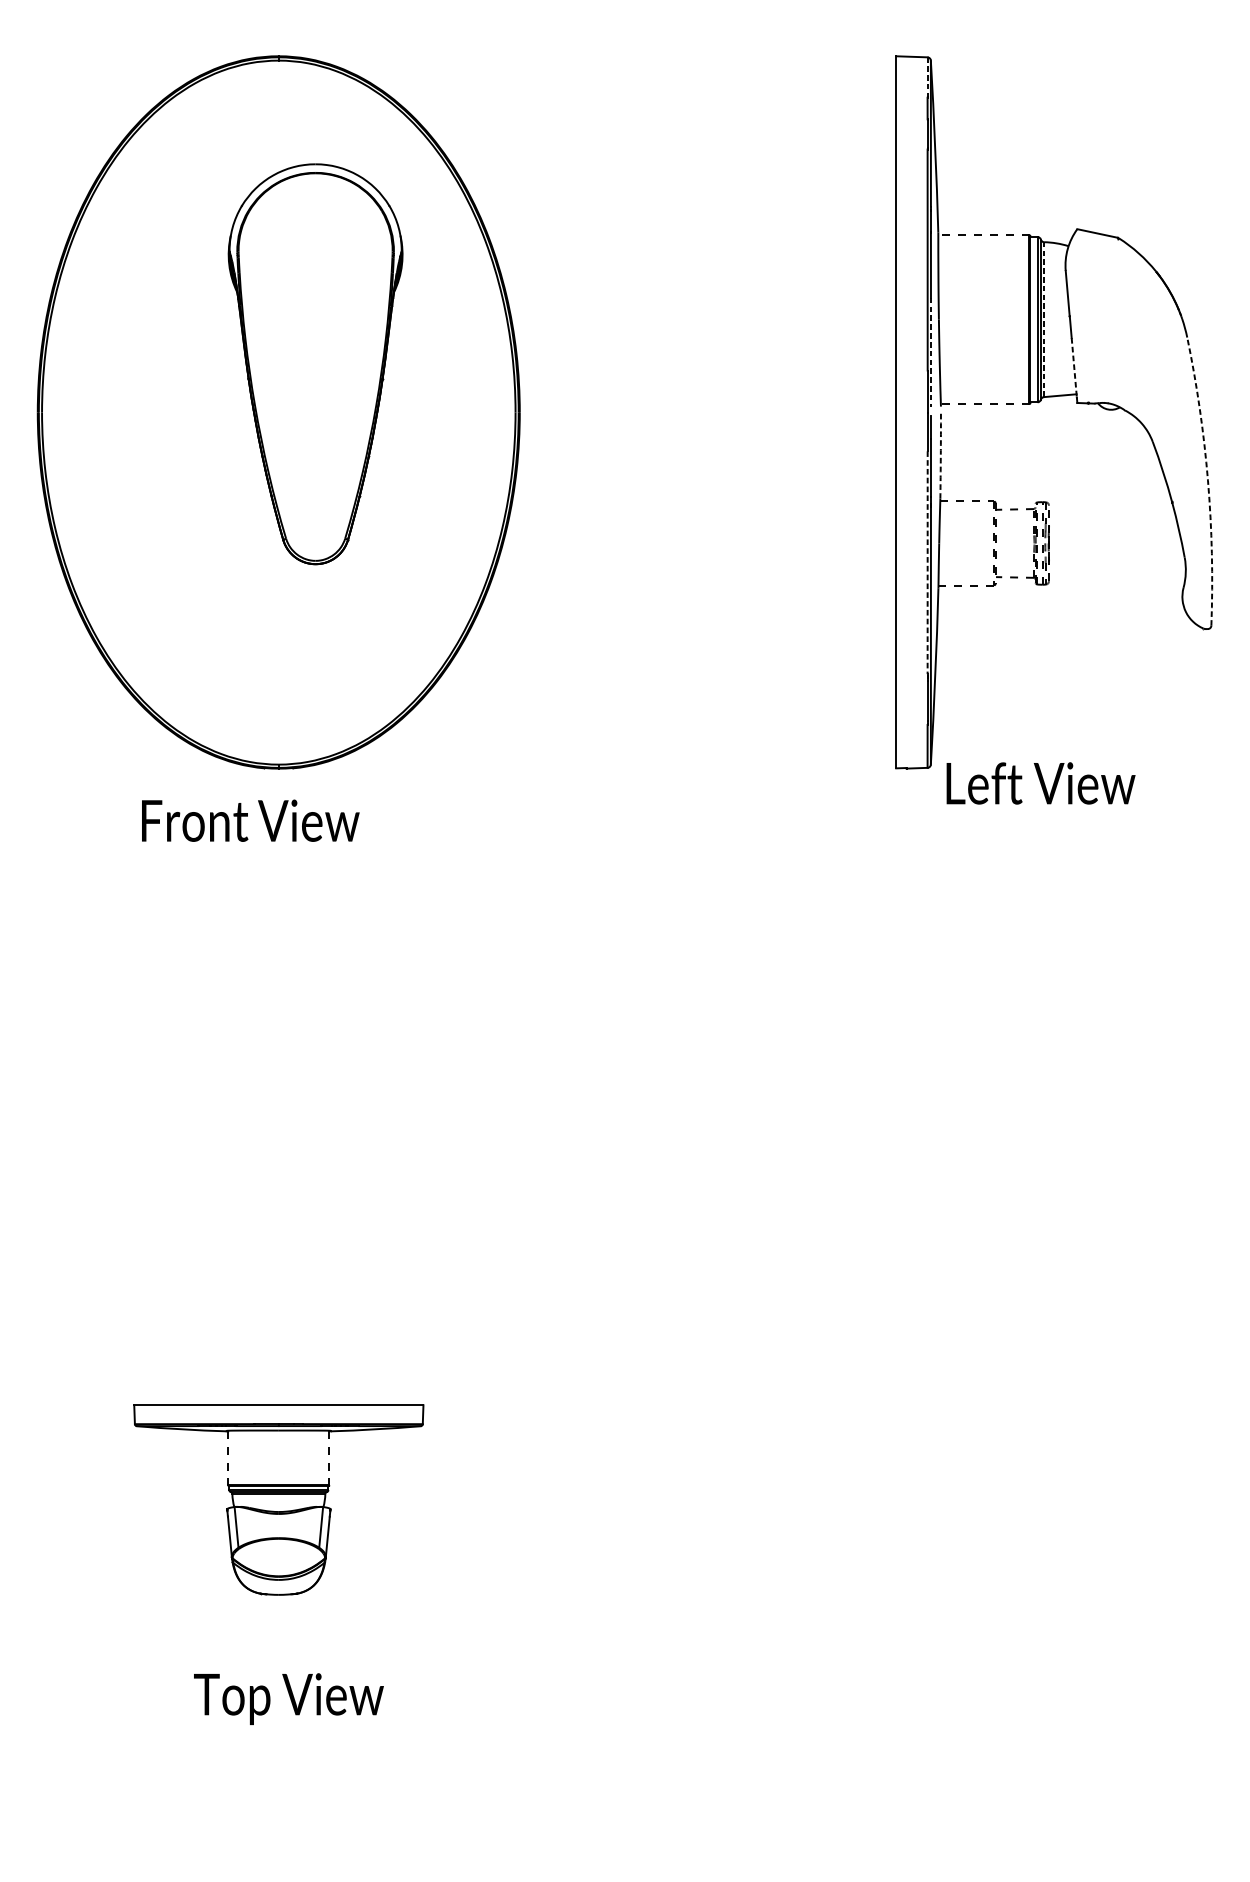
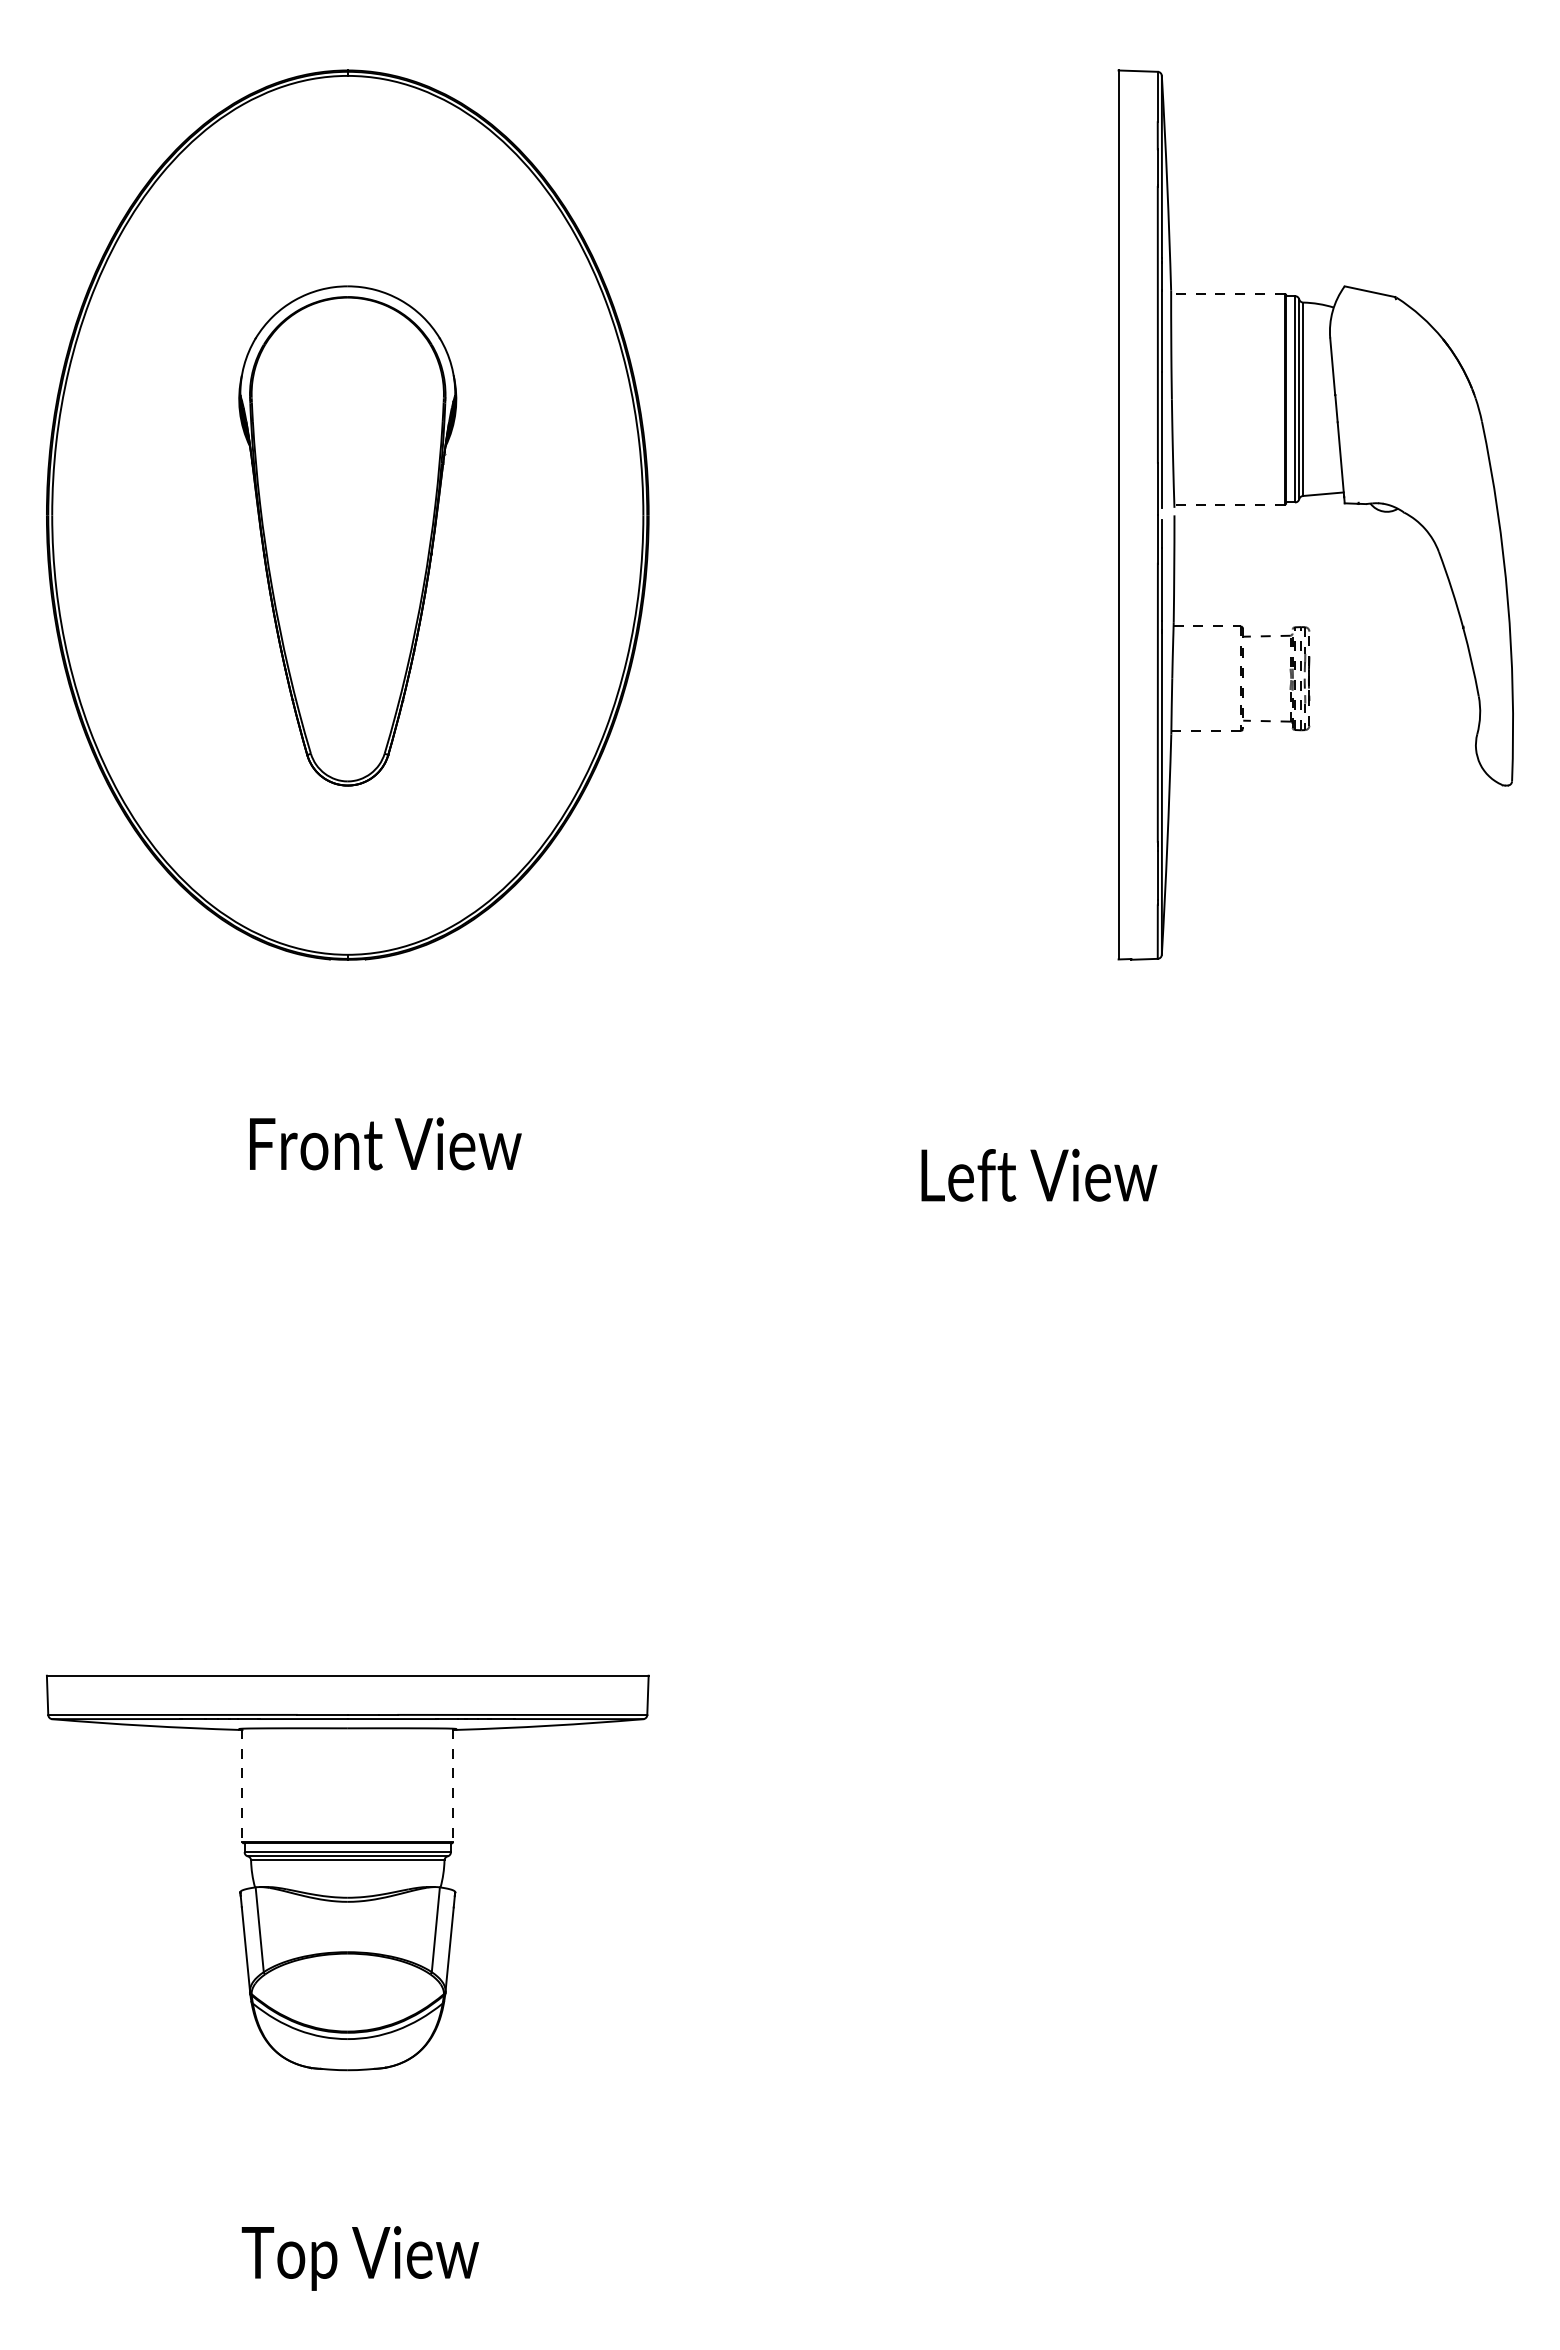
line: (927, 77) -> (1157, 96), dashed -> solid
line: (1044, 319) -> (1303, 399), dashed -> solid
line: (931, 352) -> (1162, 440), dashed -> solid
part: (315, 363) -> (347, 535), moved
line: (1073, 367) -> (1340, 459), dashed -> solid
arc: (940, 455) -> (1174, 569), dashed -> solid
arc: (1207, 480) -> (1507, 600), dashed -> solid
line: (927, 563) -> (1157, 703), dashed -> solid
text: (1041, 782) -> (1039, 1174), moved
text: (250, 820) -> (385, 1143), moved
part: (278, 1499) -> (347, 1872), size x1.67
text: (288, 1699) -> (359, 2258), moved

